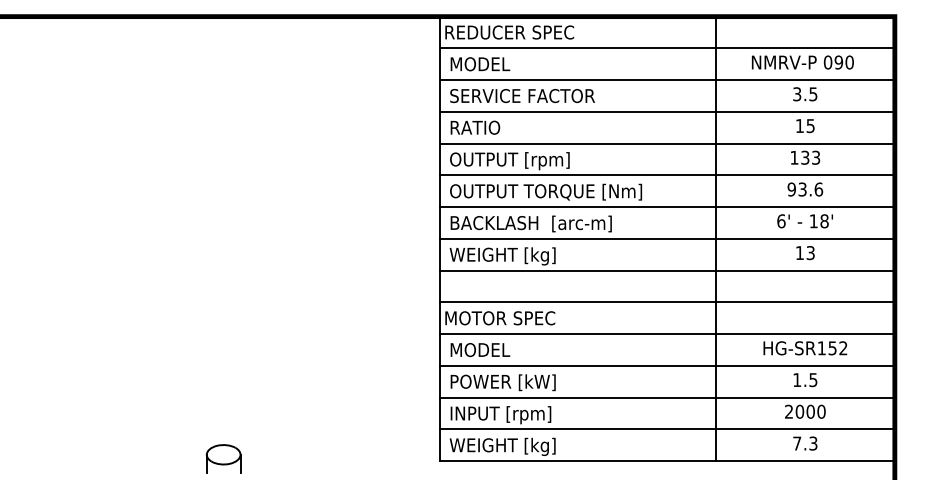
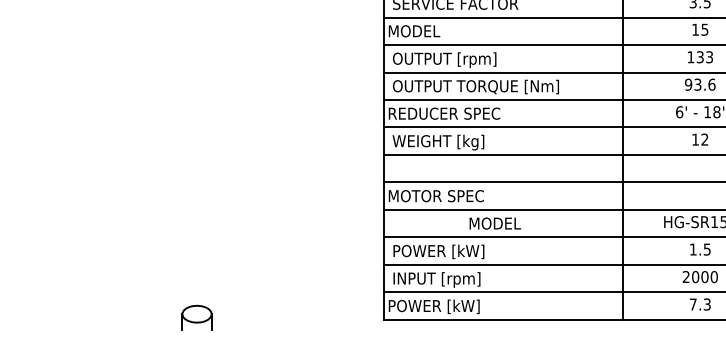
text: (474, 127) -> (414, 31), RATIO -> MODEL
text: (528, 223) -> (460, 114), BACKLASH  [arc-m] -> REDUCER SPEC
text: (810, 253) -> (704, 140), 13 -> 12
text: (480, 350) -> (495, 224), moved
text: (500, 446) -> (436, 307), WEIGHT [kg] -> POWER [kW]

